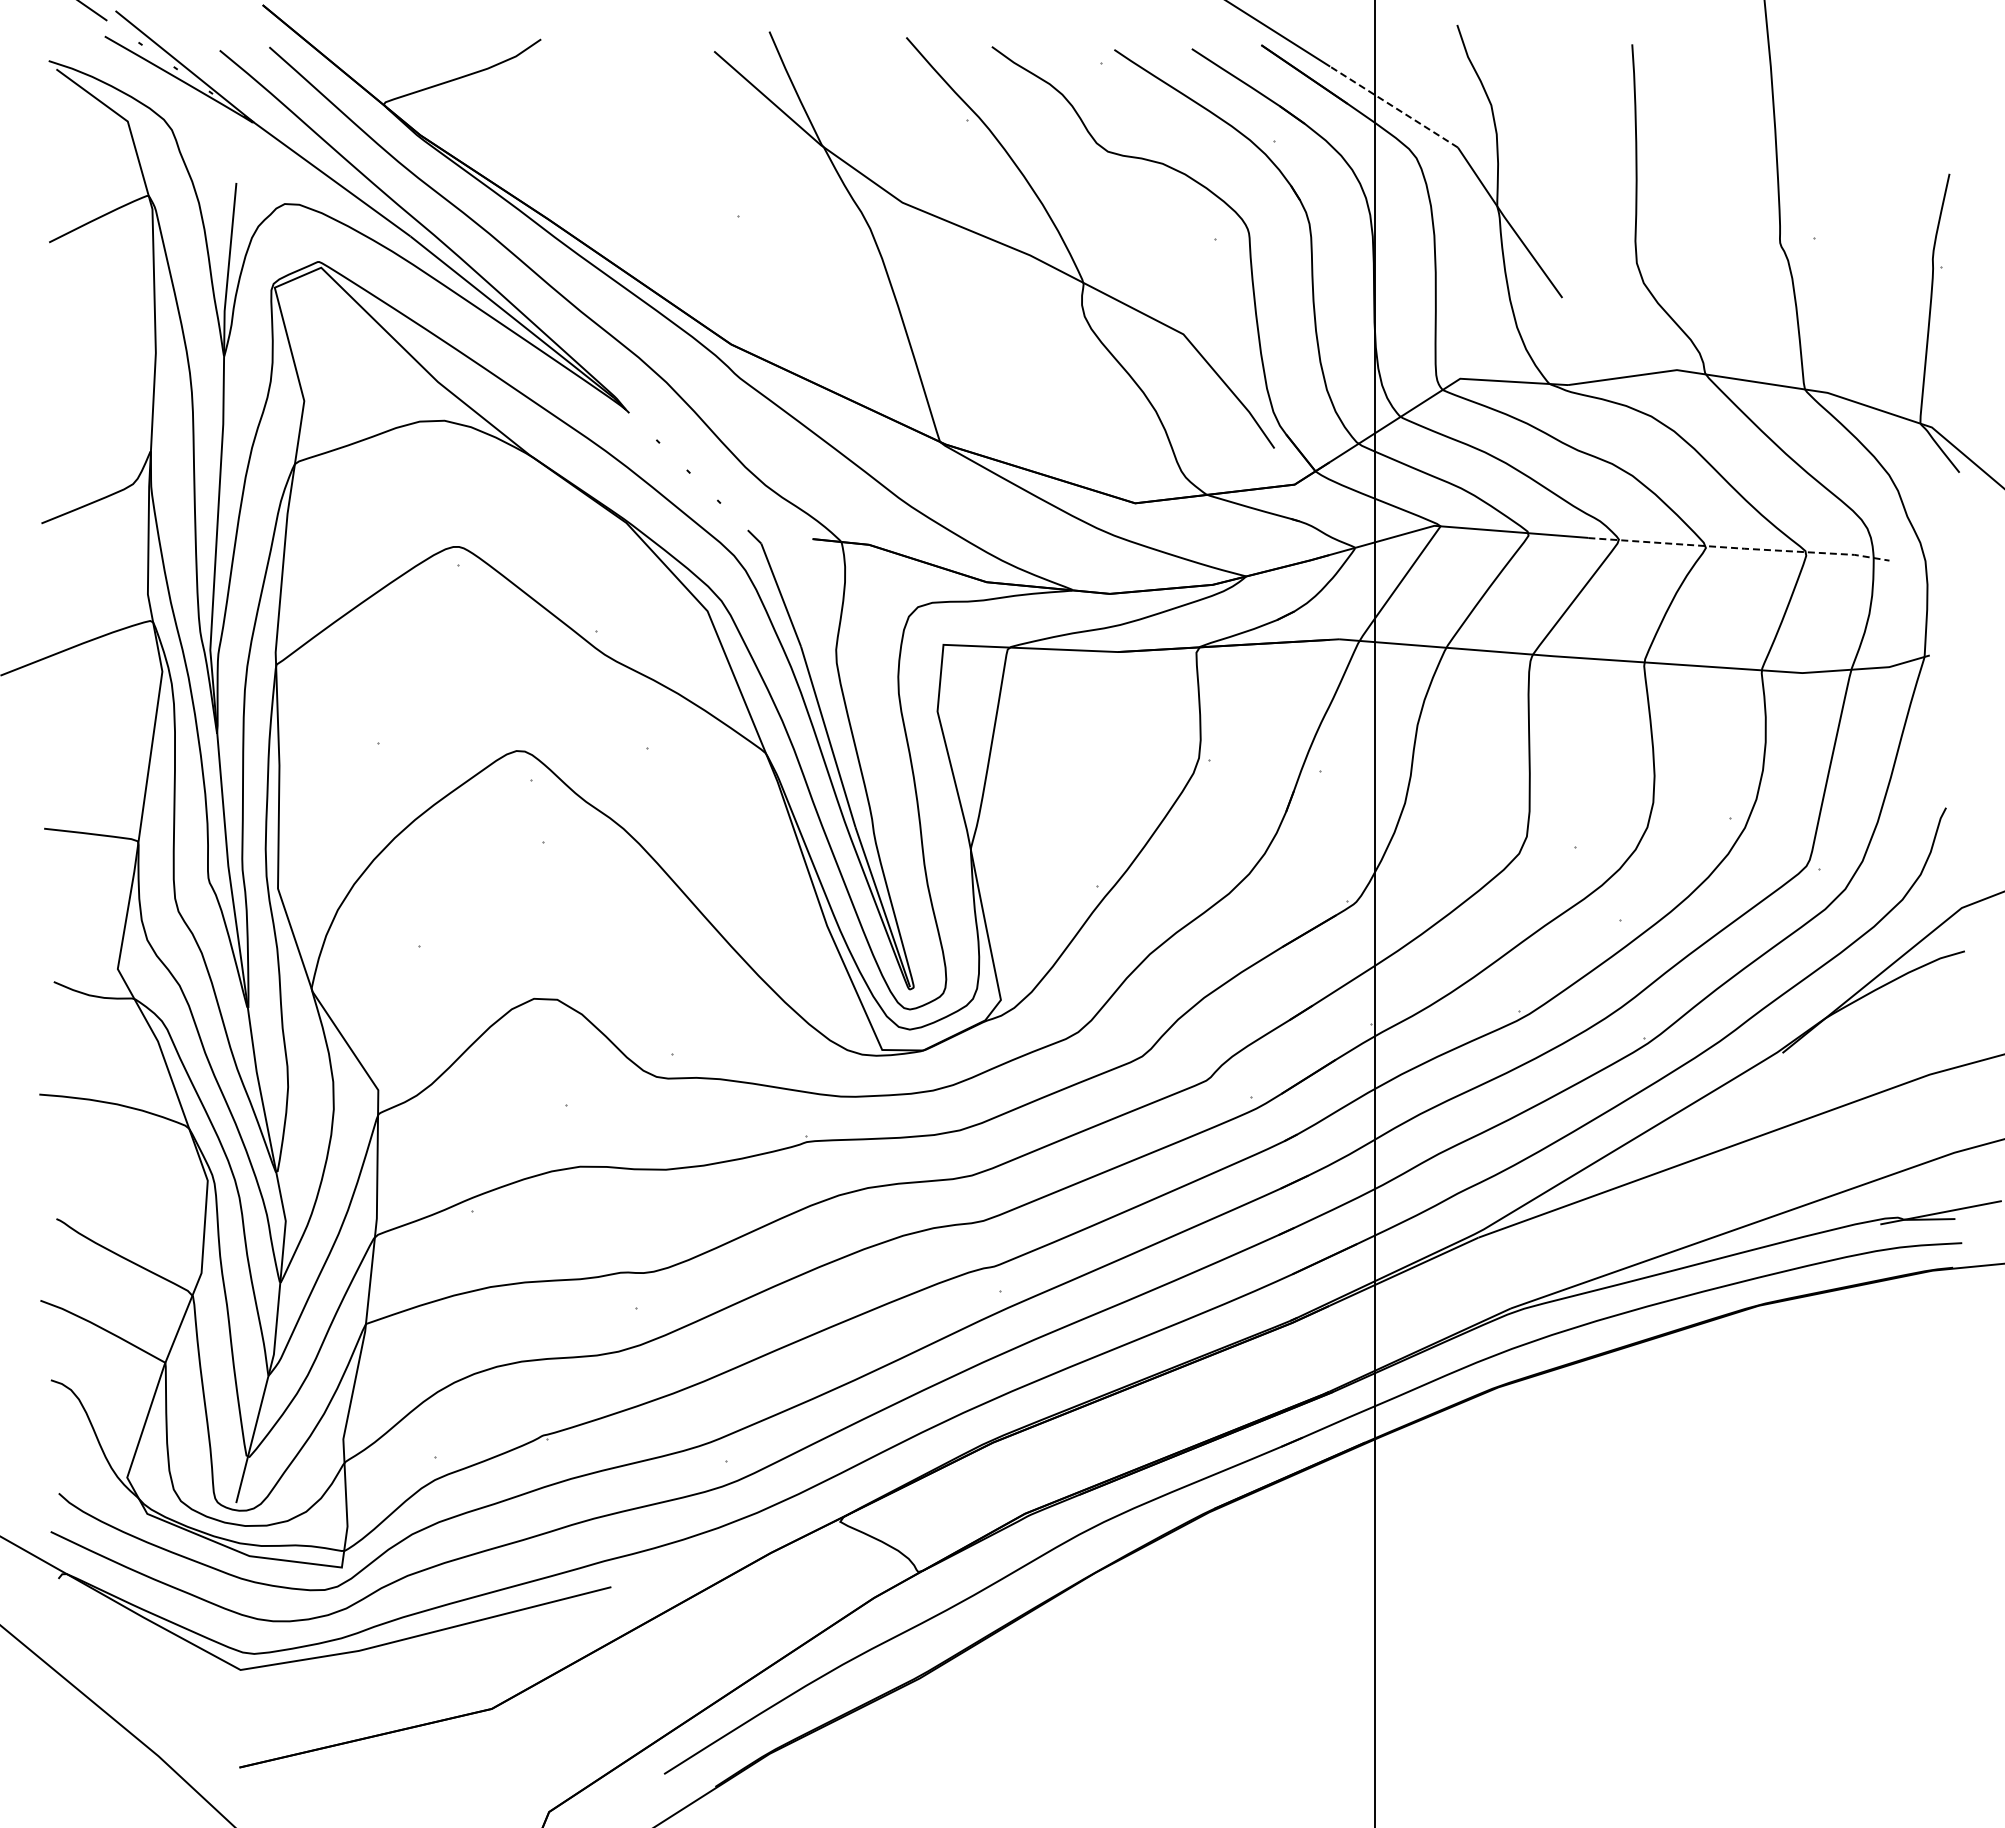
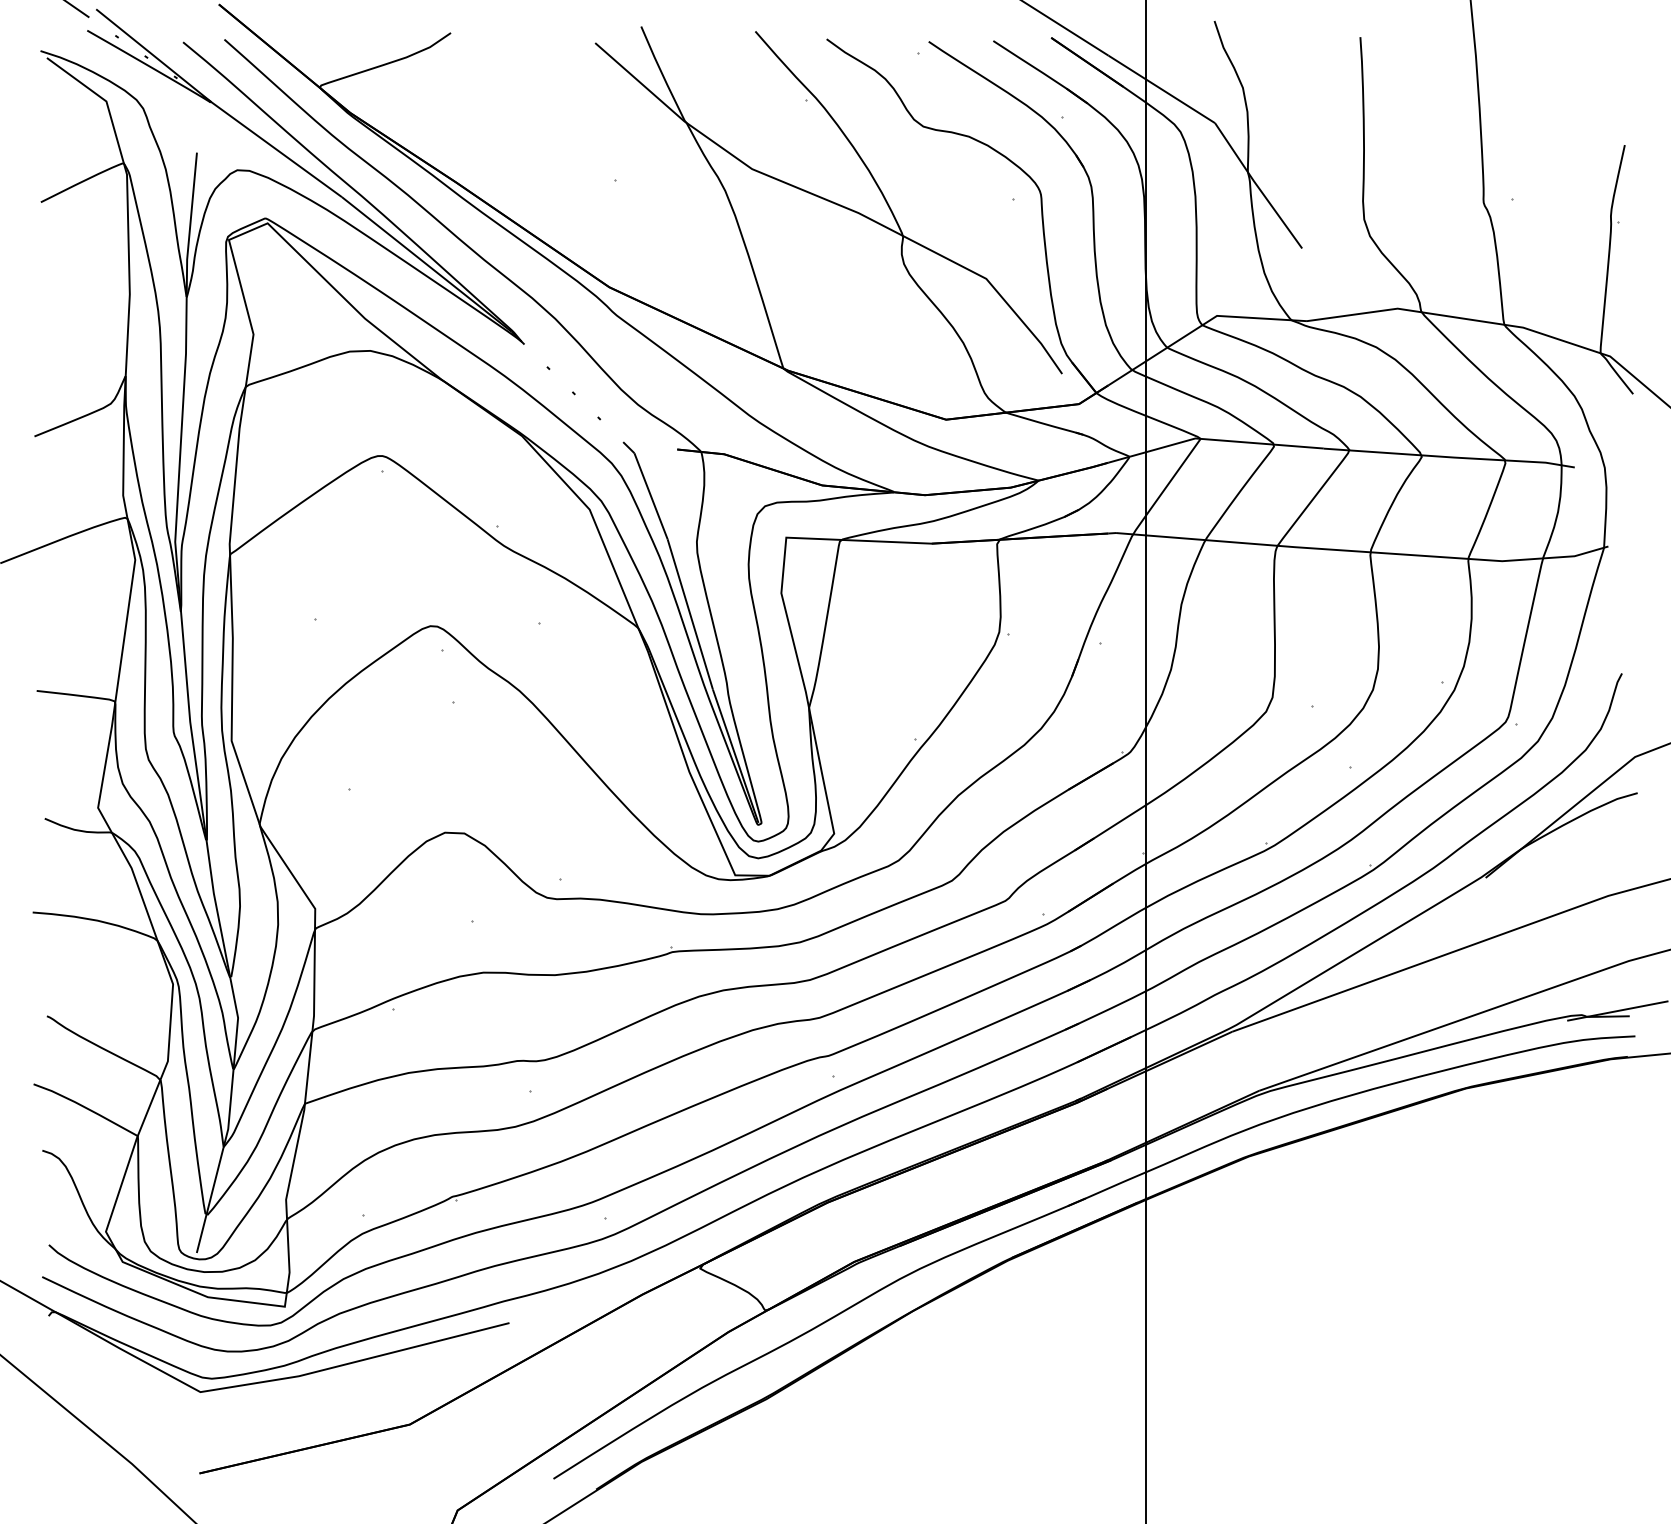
line: (1394, 107) -> (1162, 89), dashed -> solid
line: (1740, 548) -> (1450, 457), dashed -> solid

